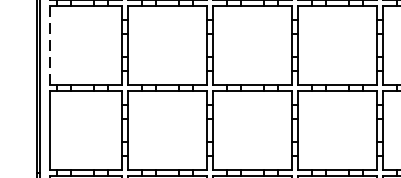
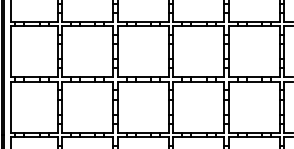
line: (50, 45) -> (11, 51), dashed -> solid

